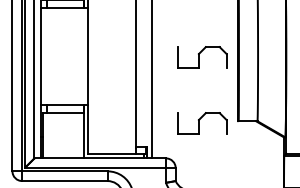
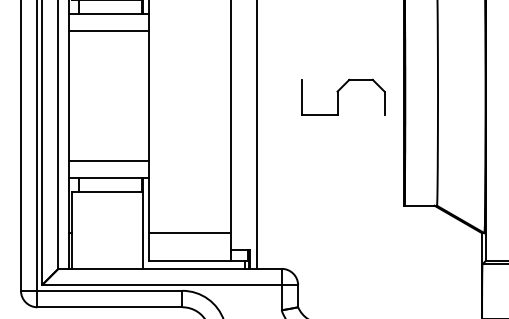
line: (63, 18) -> (107, 31), added
line: (63, 95) -> (107, 162), added
part: (202, 123) -> (343, 209), removed
line: (111, 137) -> (189, 233), added

